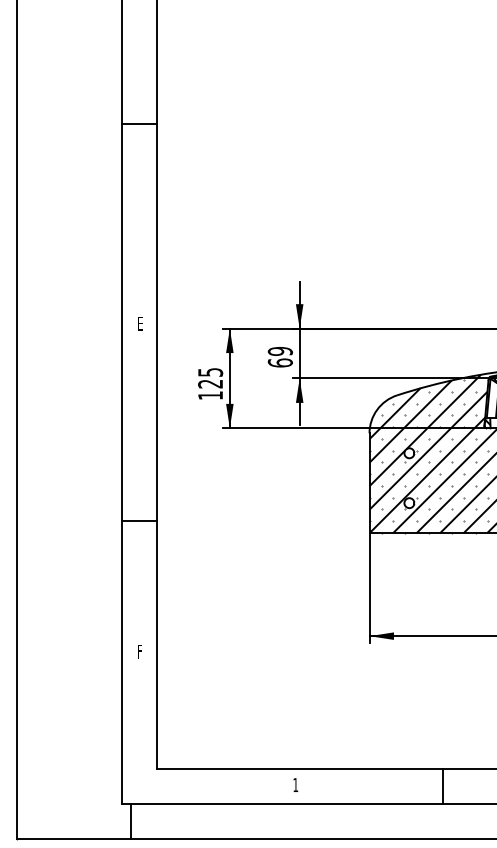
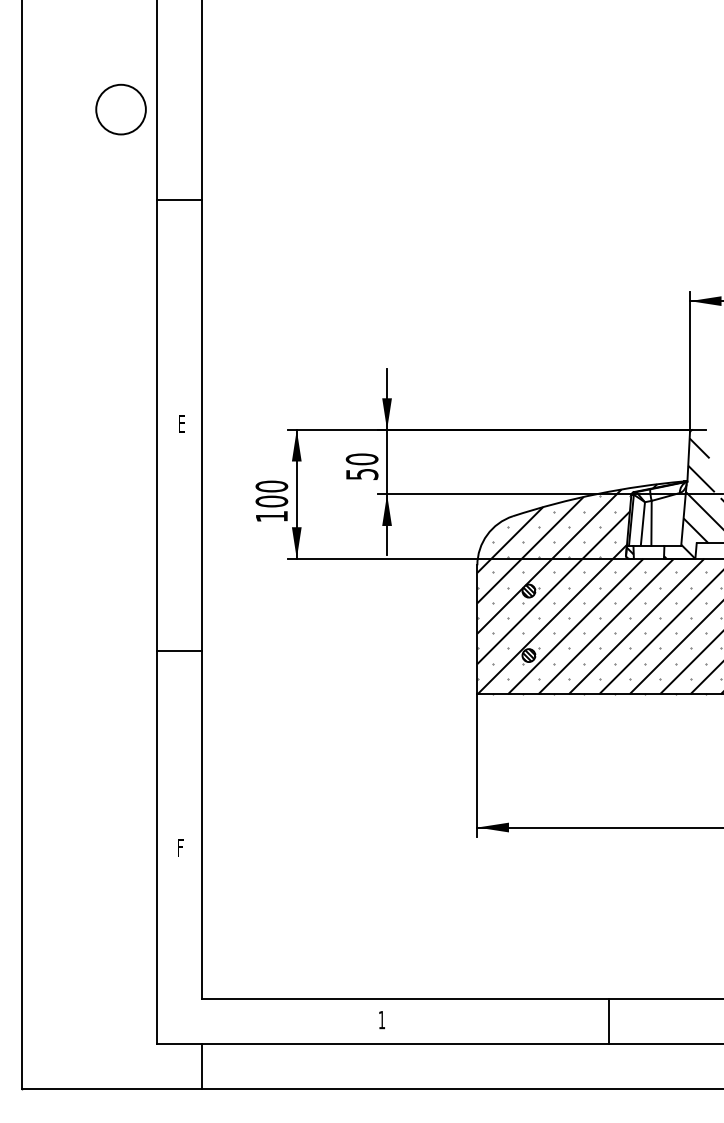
circle: (93, 80) -> (120, 109), added
line: (139, 123) -> (179, 199), moved
text: (279, 356) -> (361, 466), 69 -> 50
text: (210, 377) -> (271, 493), 125 -> 100
hatch: (409, 452) -> (528, 590), added
hatch: (409, 503) -> (529, 655), added
line: (139, 520) -> (179, 651), moved
line: (443, 786) -> (608, 1021), moved
line: (131, 820) -> (202, 1066), moved

